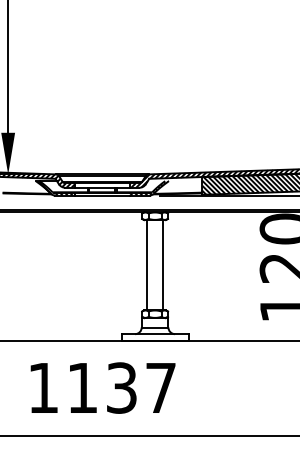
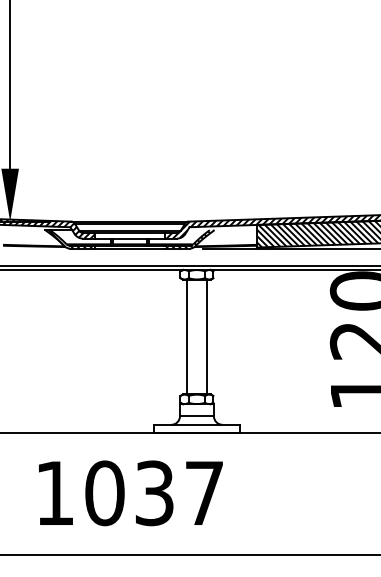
text: (82, 388) -> (104, 493), 1137 -> 1037

